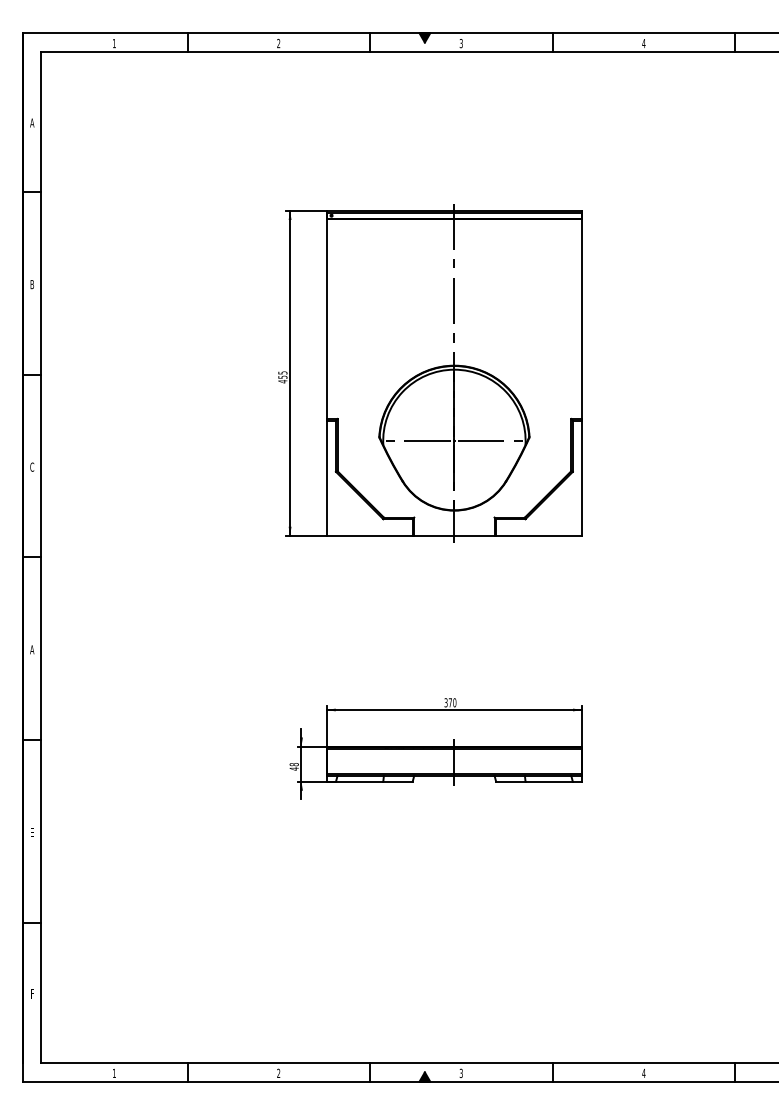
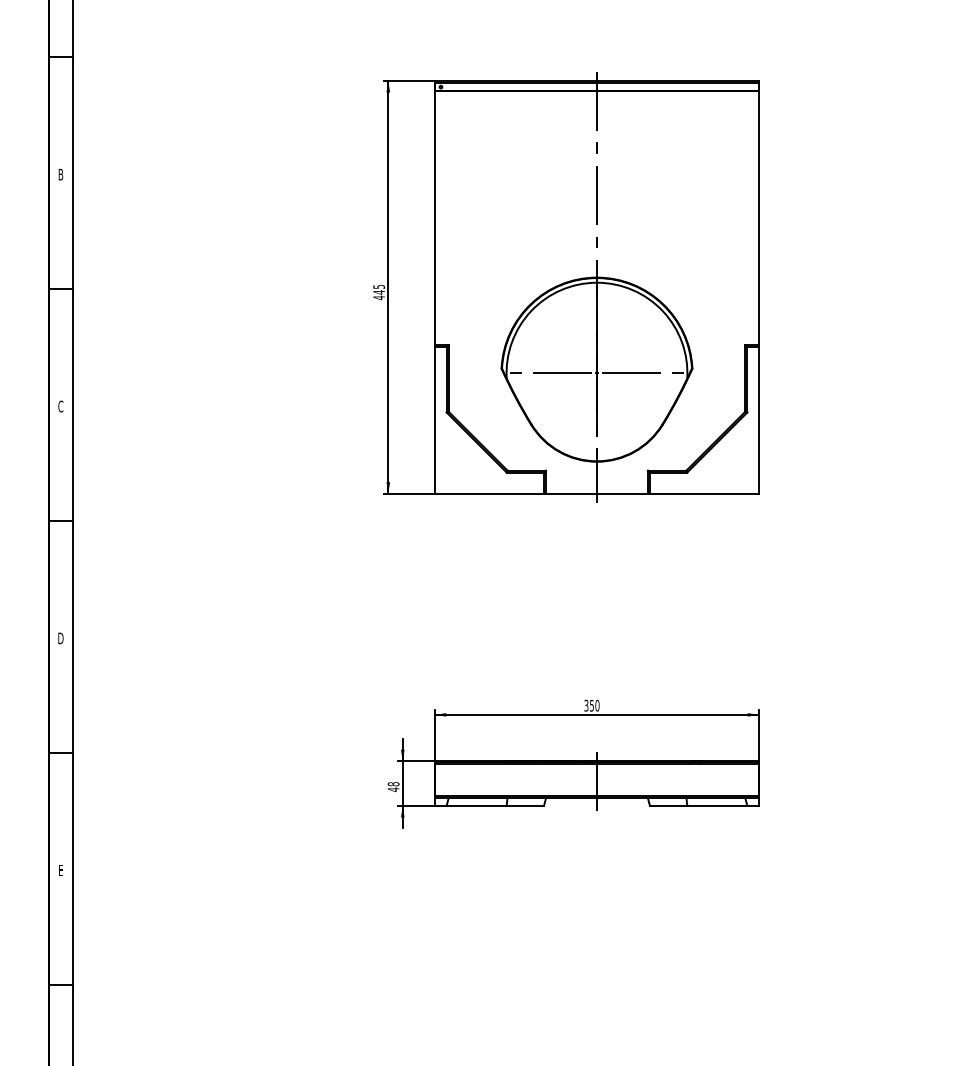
text: (282, 377) -> (378, 292), 455 -> 445
text: (32, 649) -> (61, 638), A -> D
text: (449, 702) -> (590, 705), 370 -> 350

